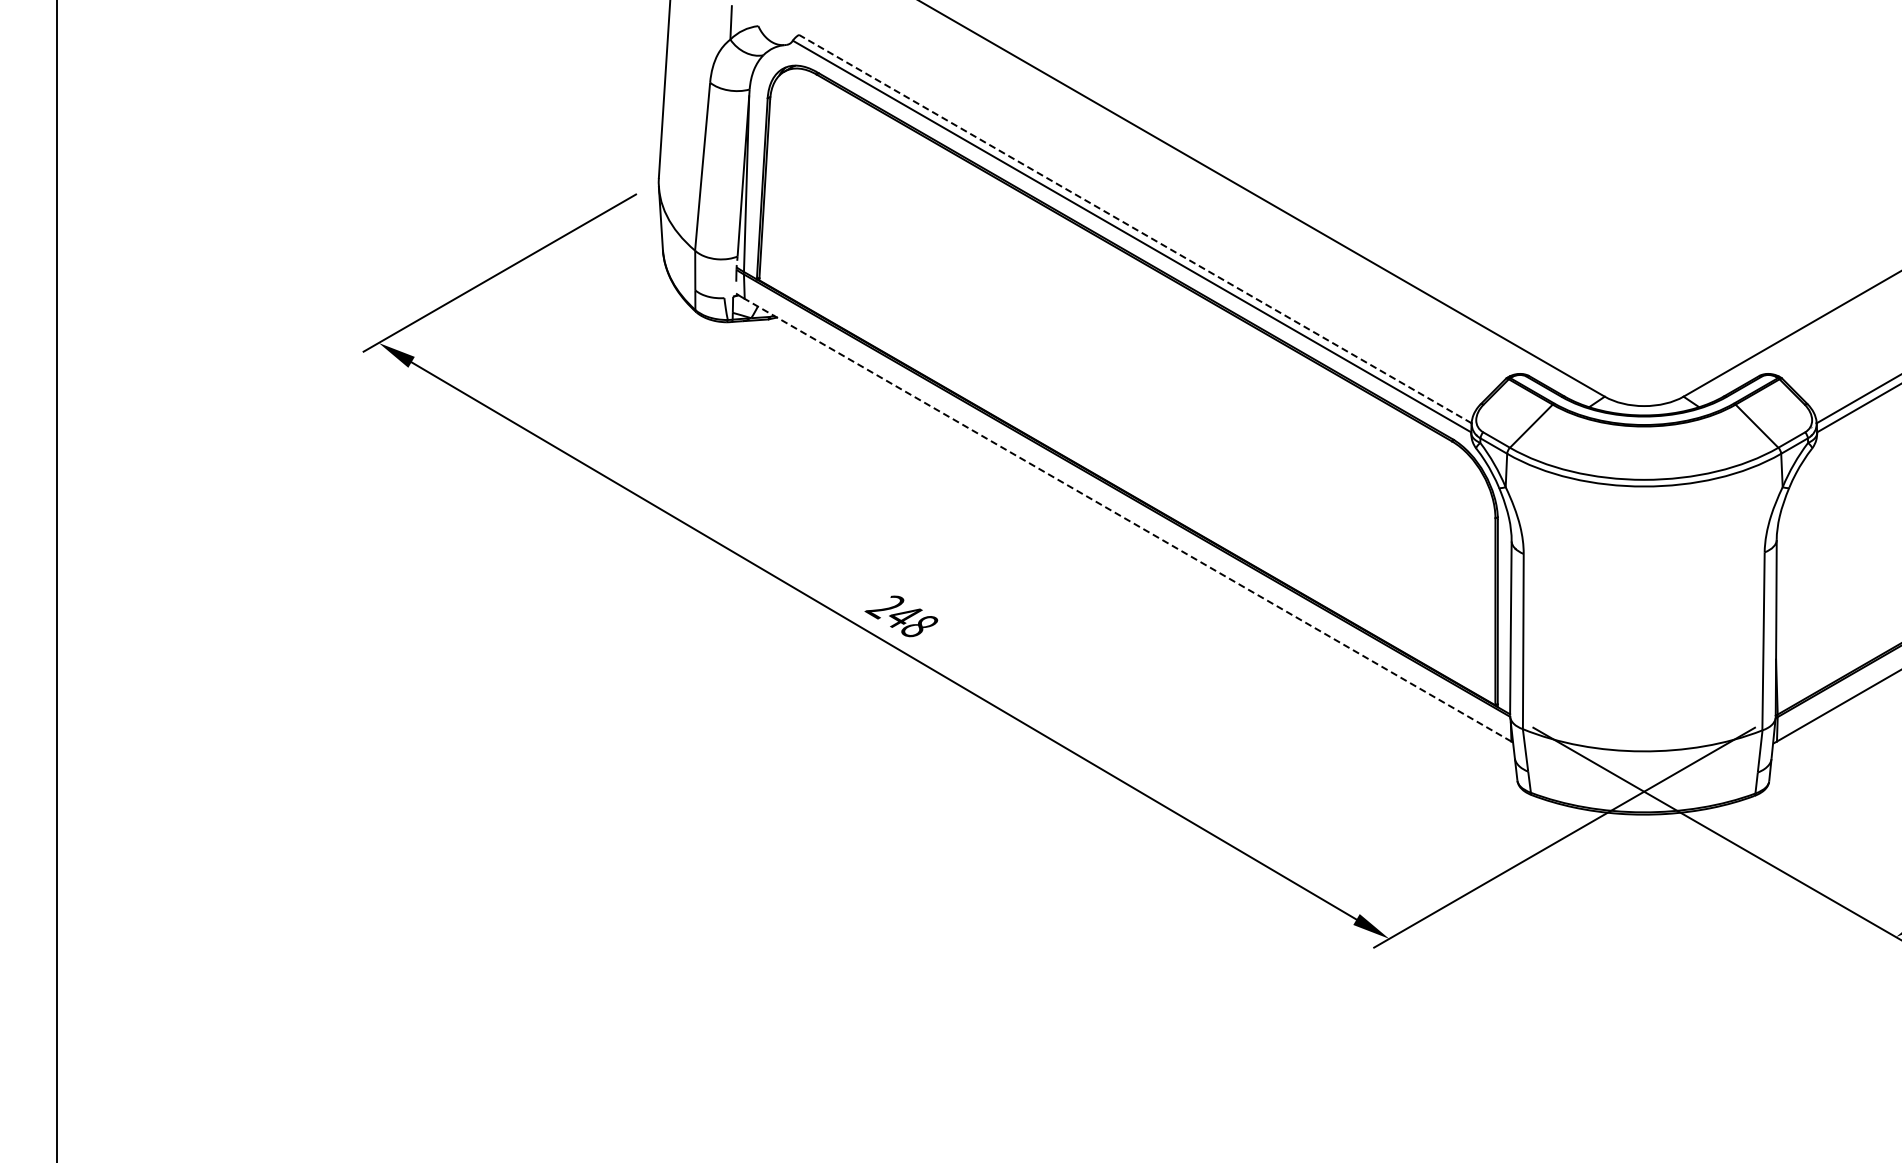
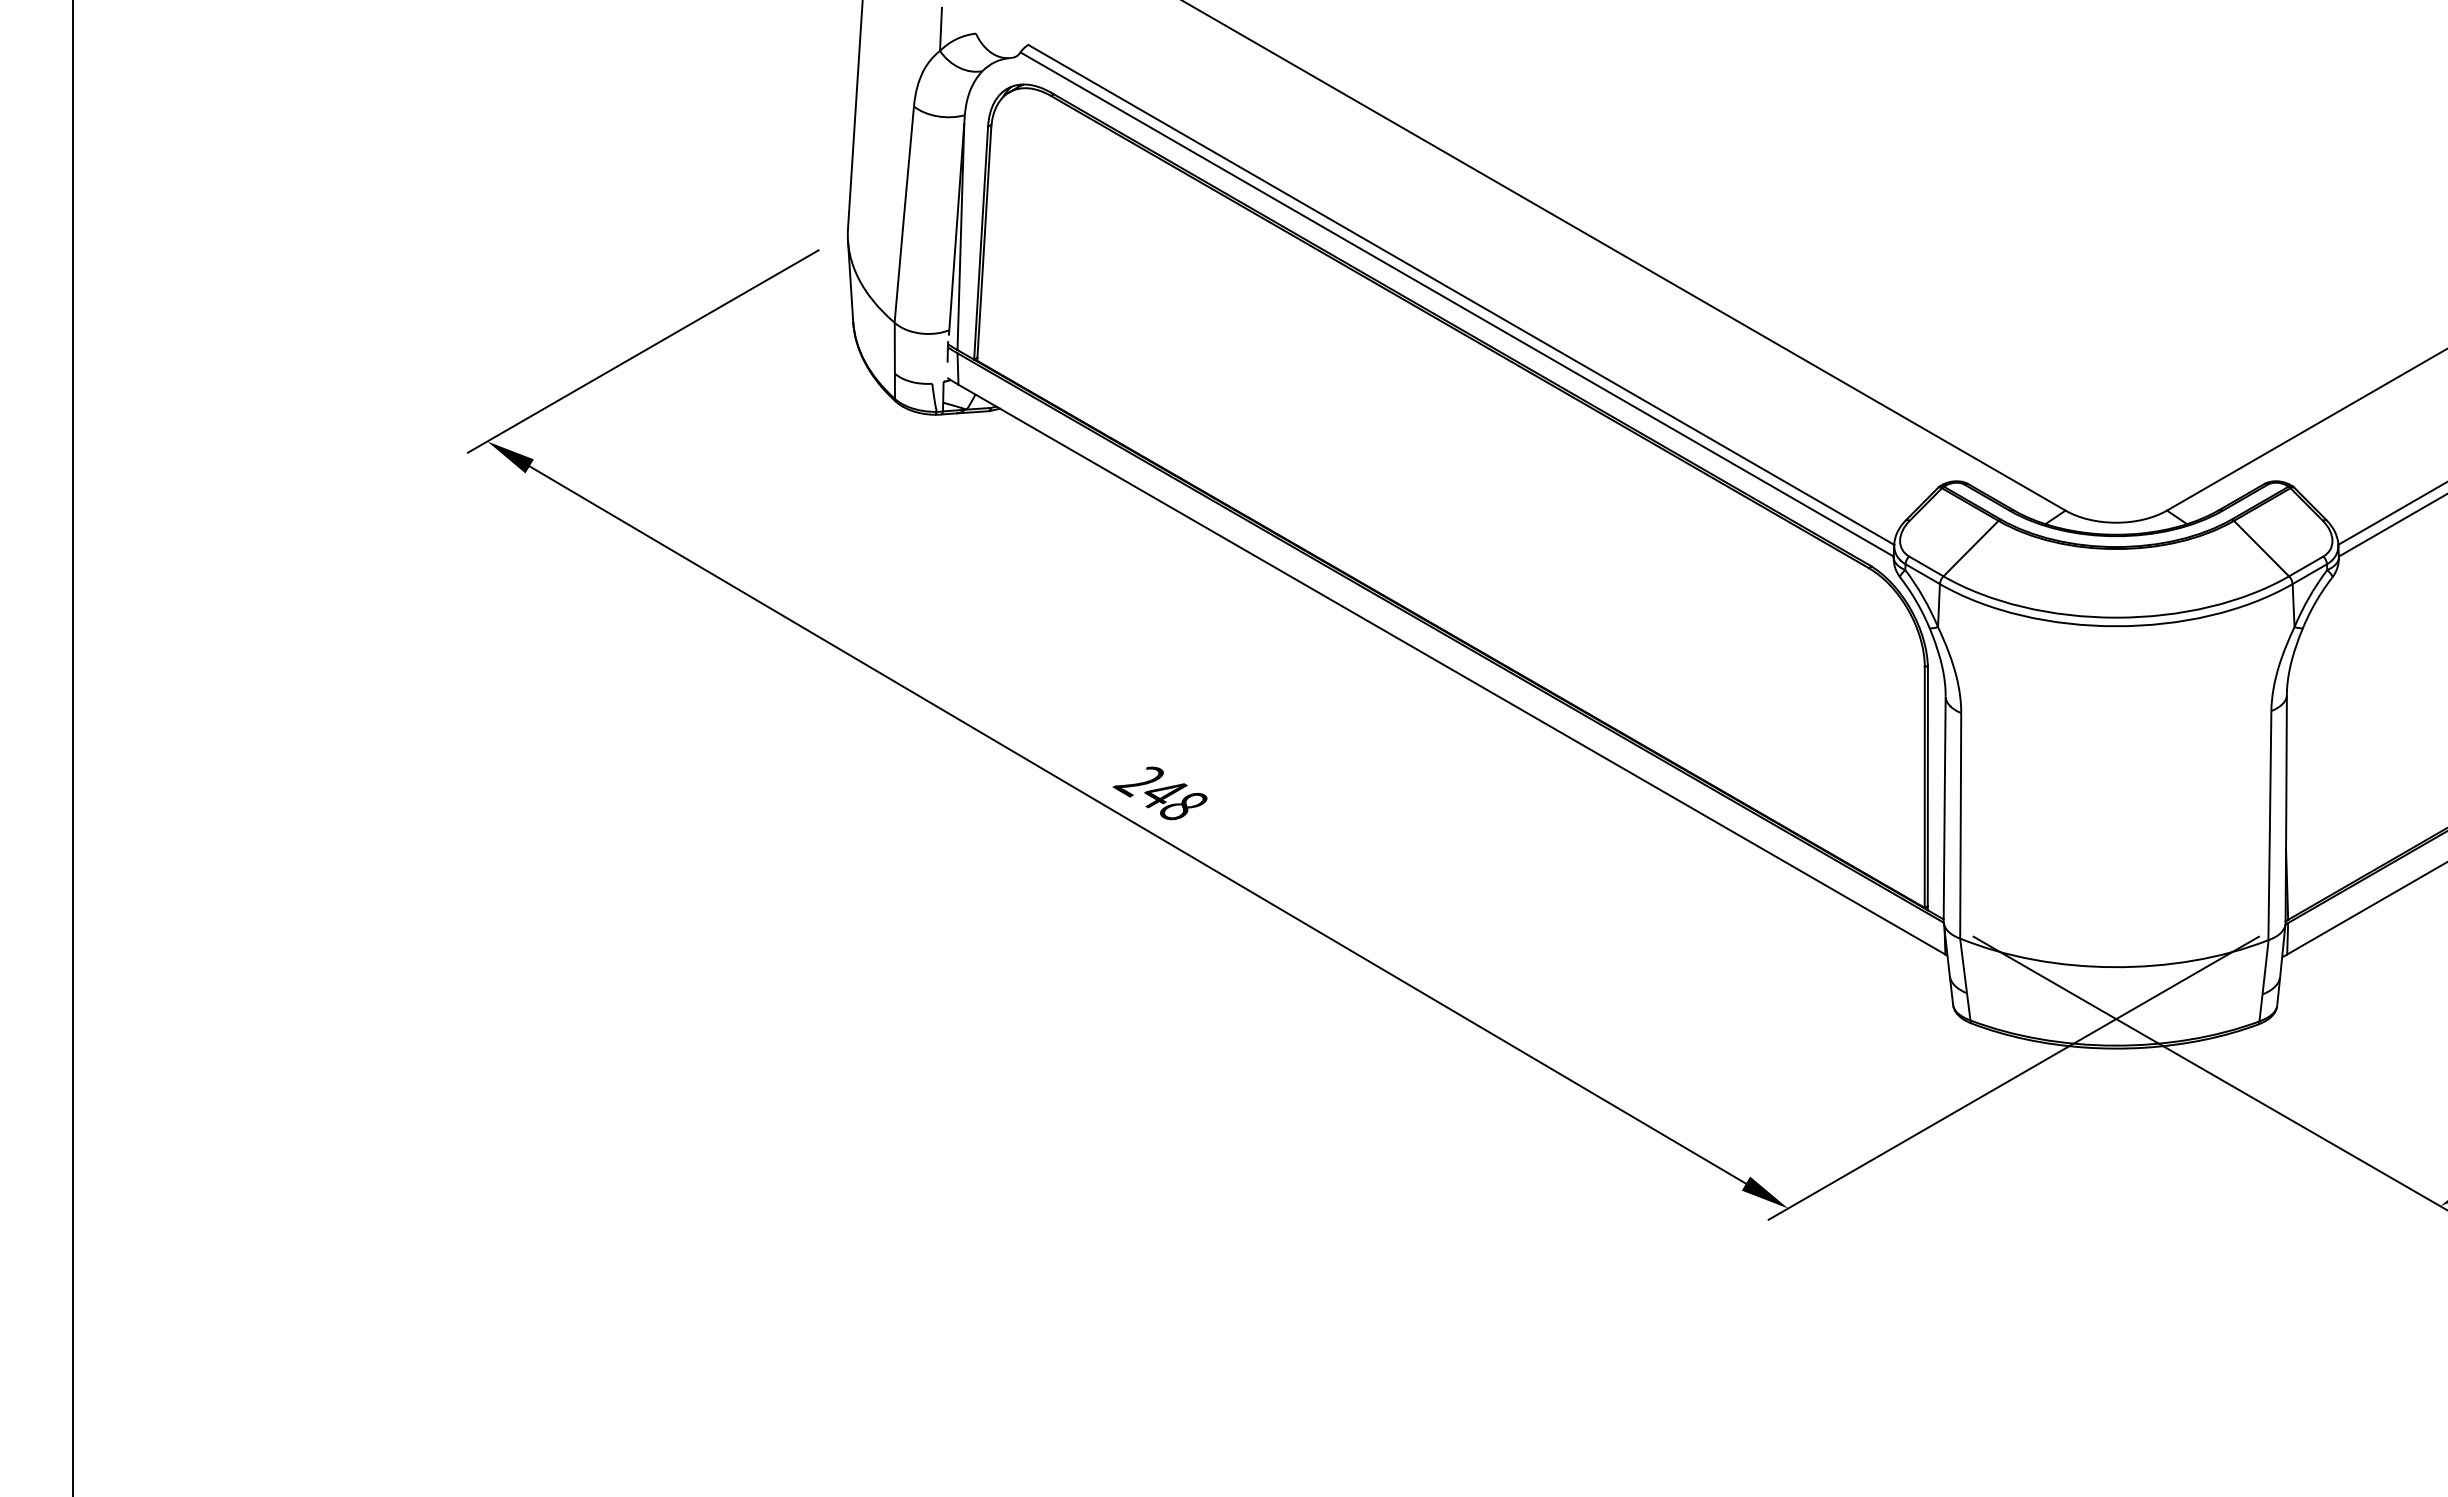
line: (1134, 228) -> (1460, 294), dashed -> solid
line: (1128, 520) -> (1452, 669), dashed -> solid

